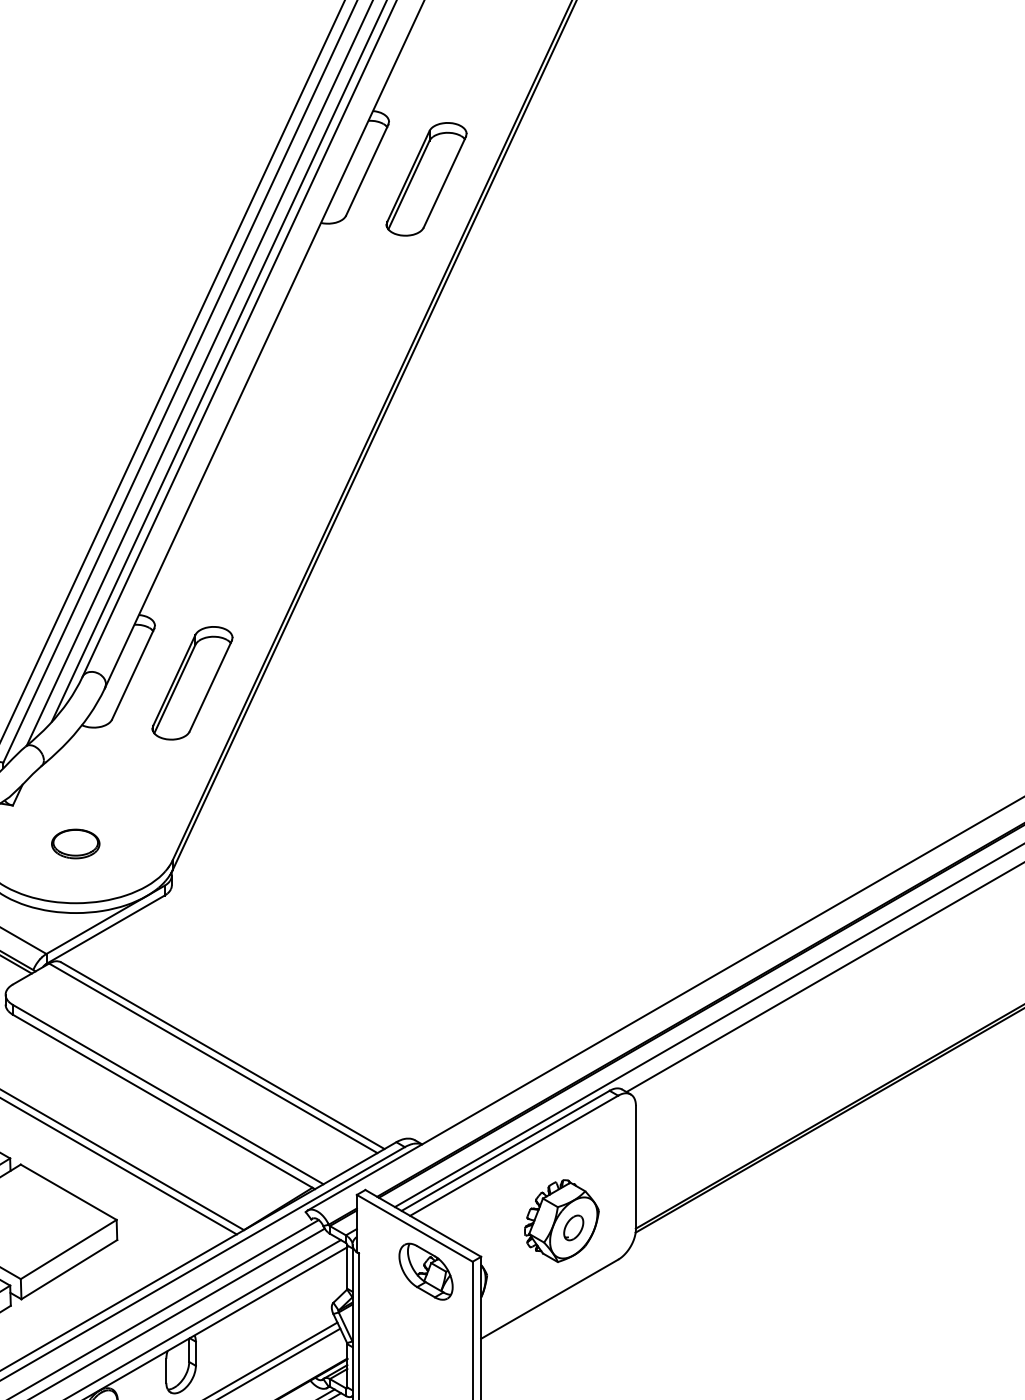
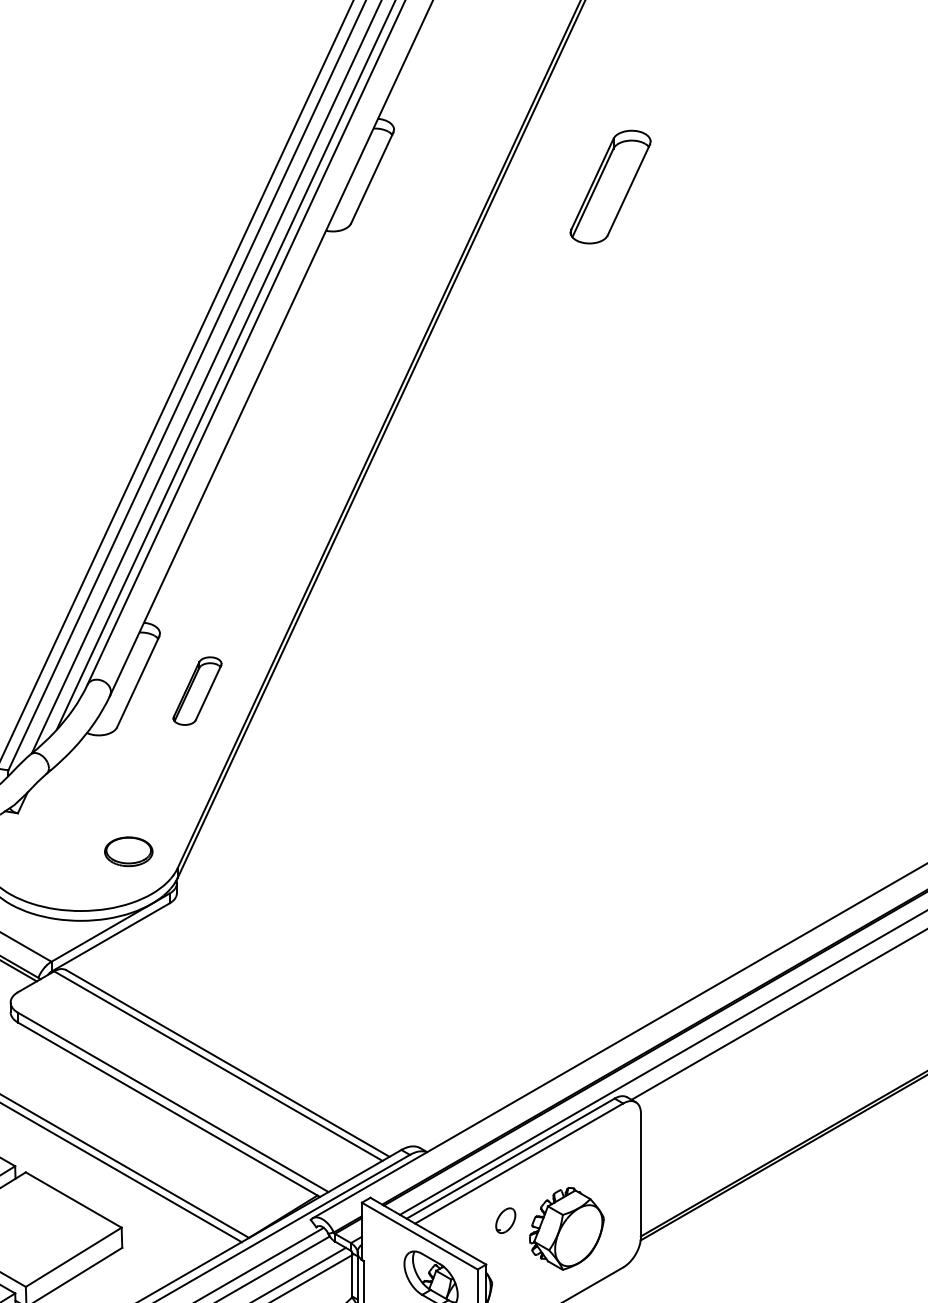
part: (426, 179) -> (610, 187), moved
part: (192, 683) -> (197, 691), size x0.6
part: (75, 843) -> (128, 851), moved
part: (573, 1227) -> (505, 1220), moved

